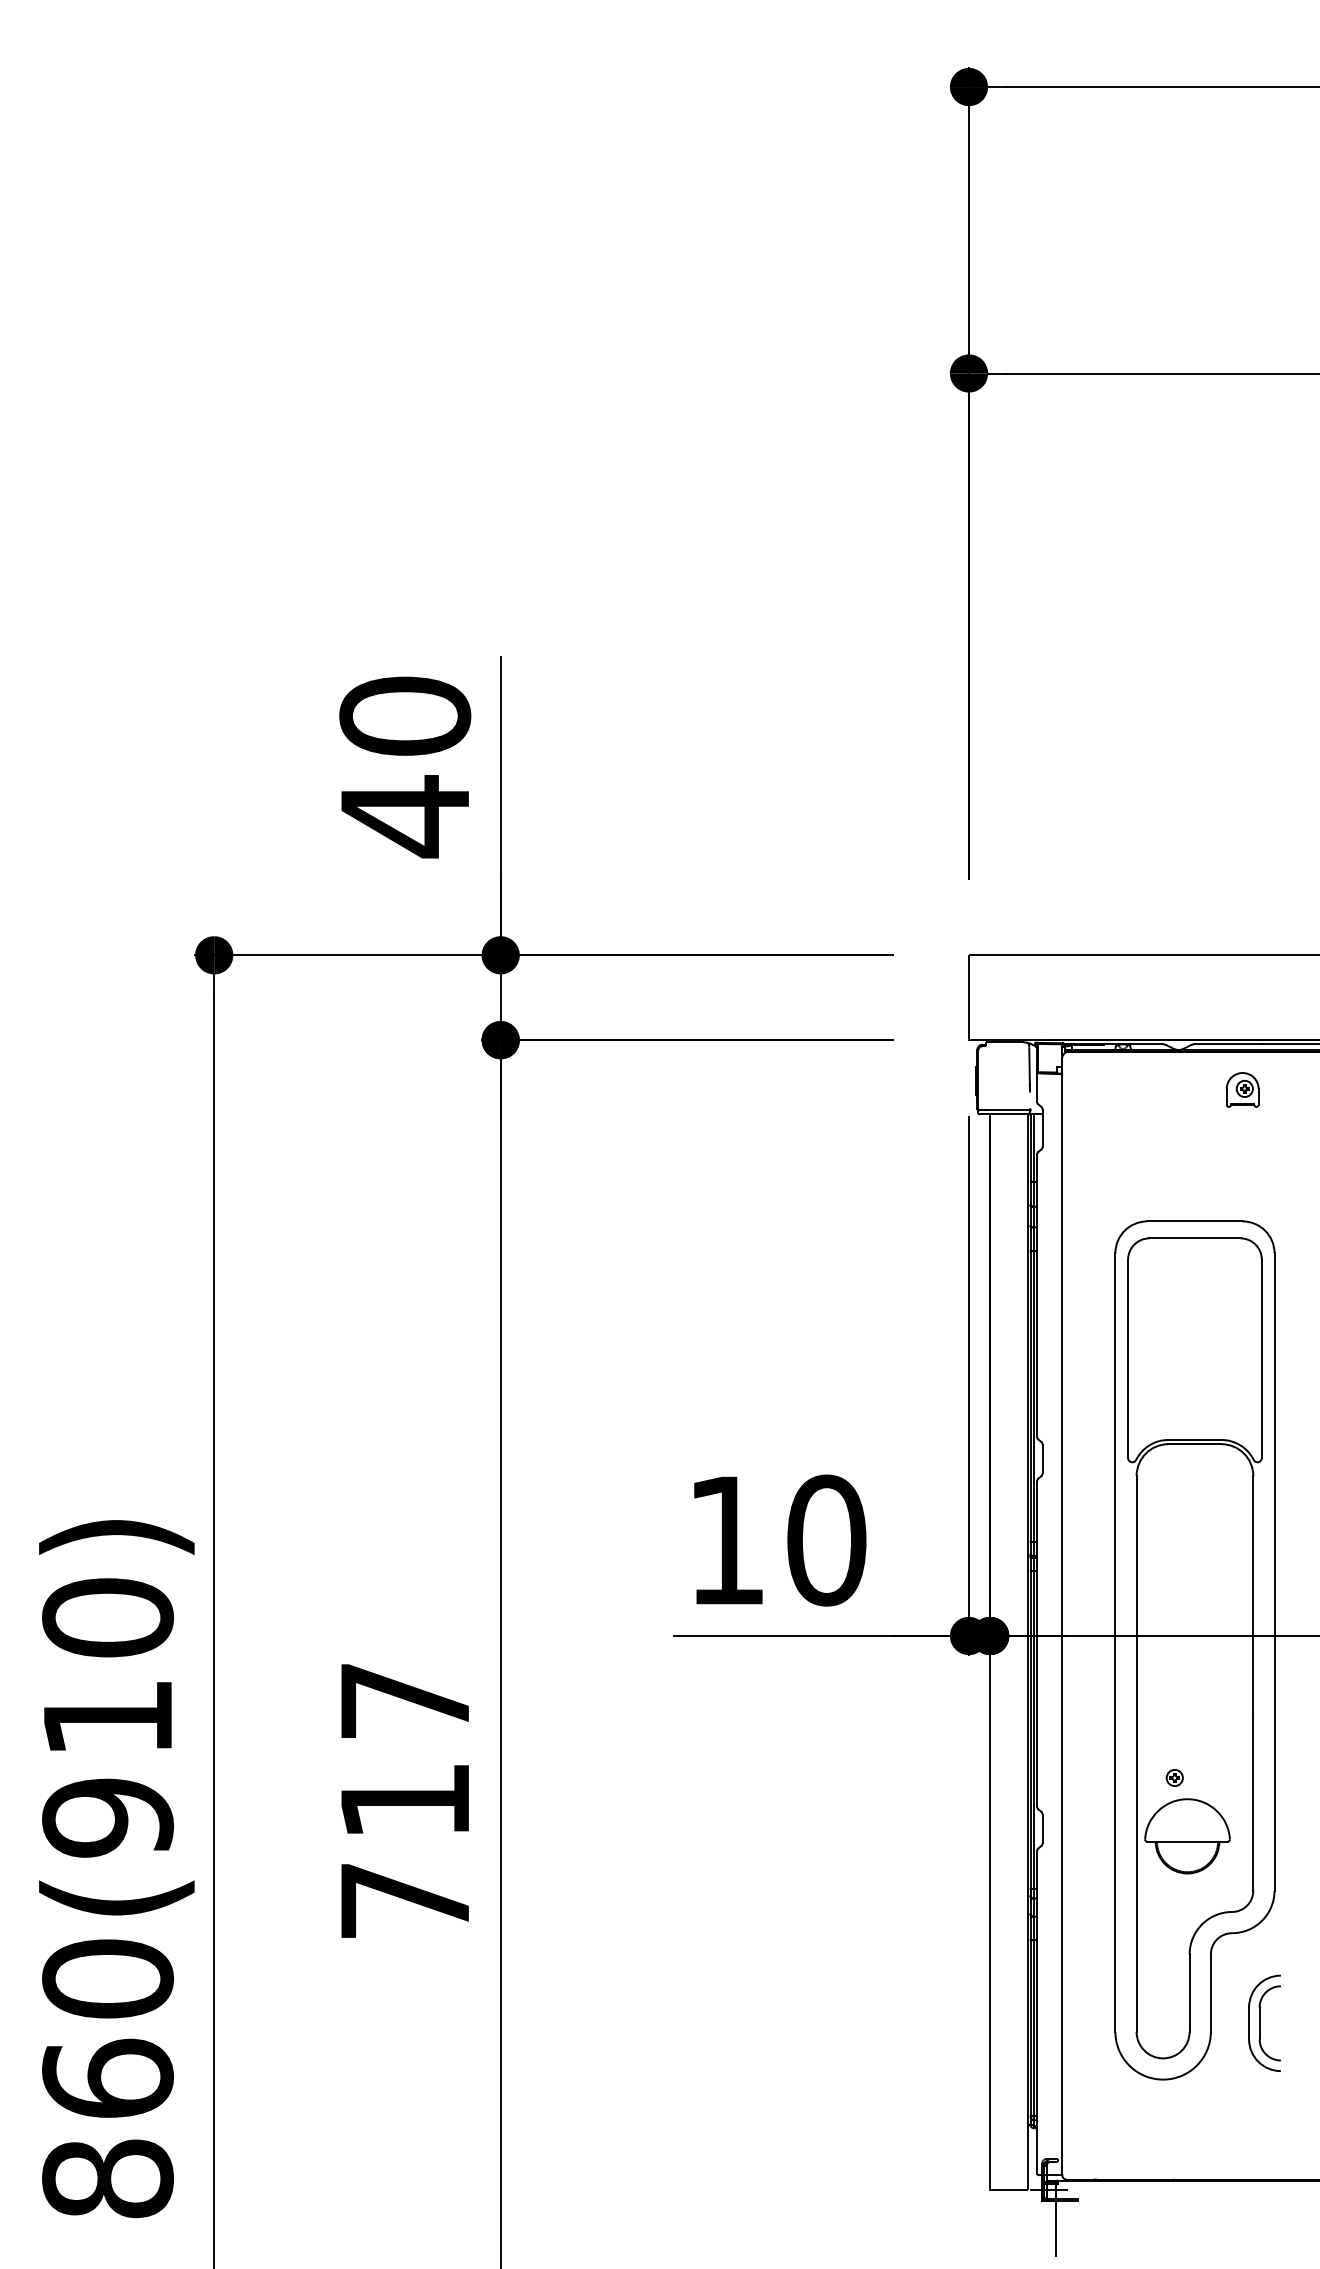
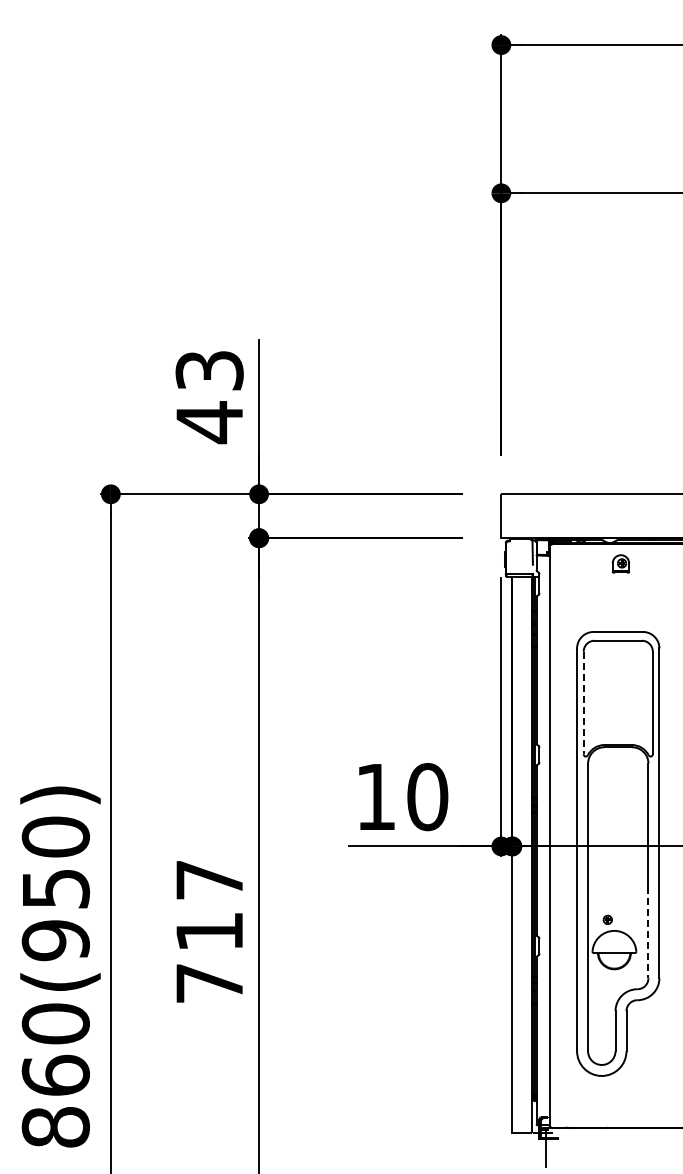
text: (404, 716) -> (209, 370), 40 -> 43
part: (1241, 1089) -> (620, 563), moved
line: (1127, 1359) -> (583, 703), solid -> dashed
text: (109, 1719) -> (56, 889), 860(910) -> 860(950)
line: (1253, 1802) -> (648, 932), solid -> dashed
part: (1263, 2022) -> (653, 1046), removed

